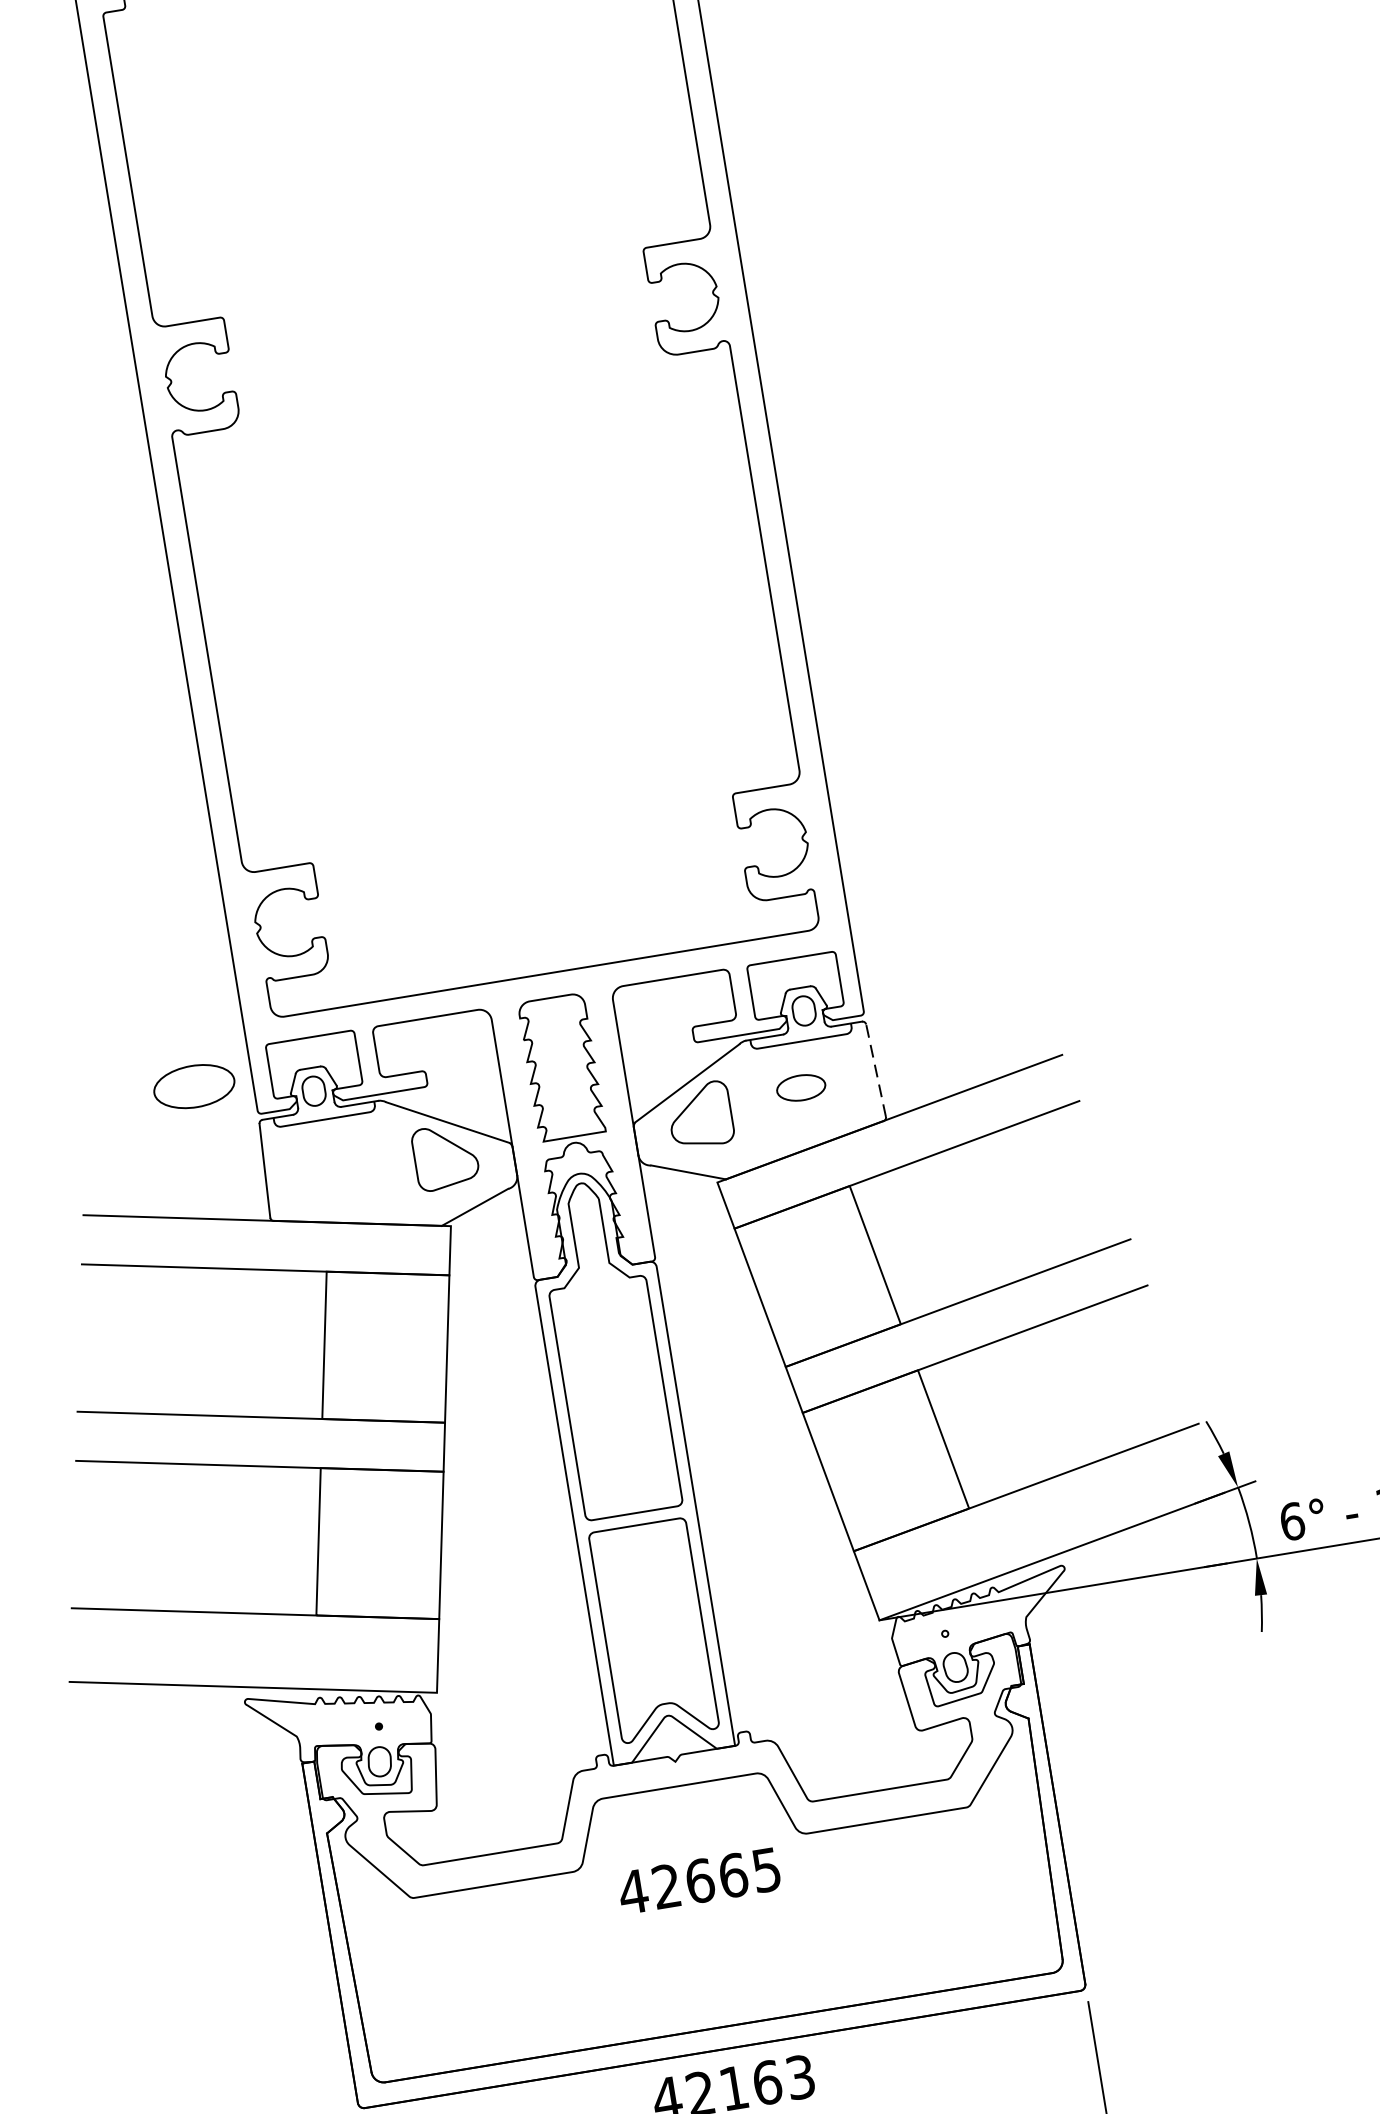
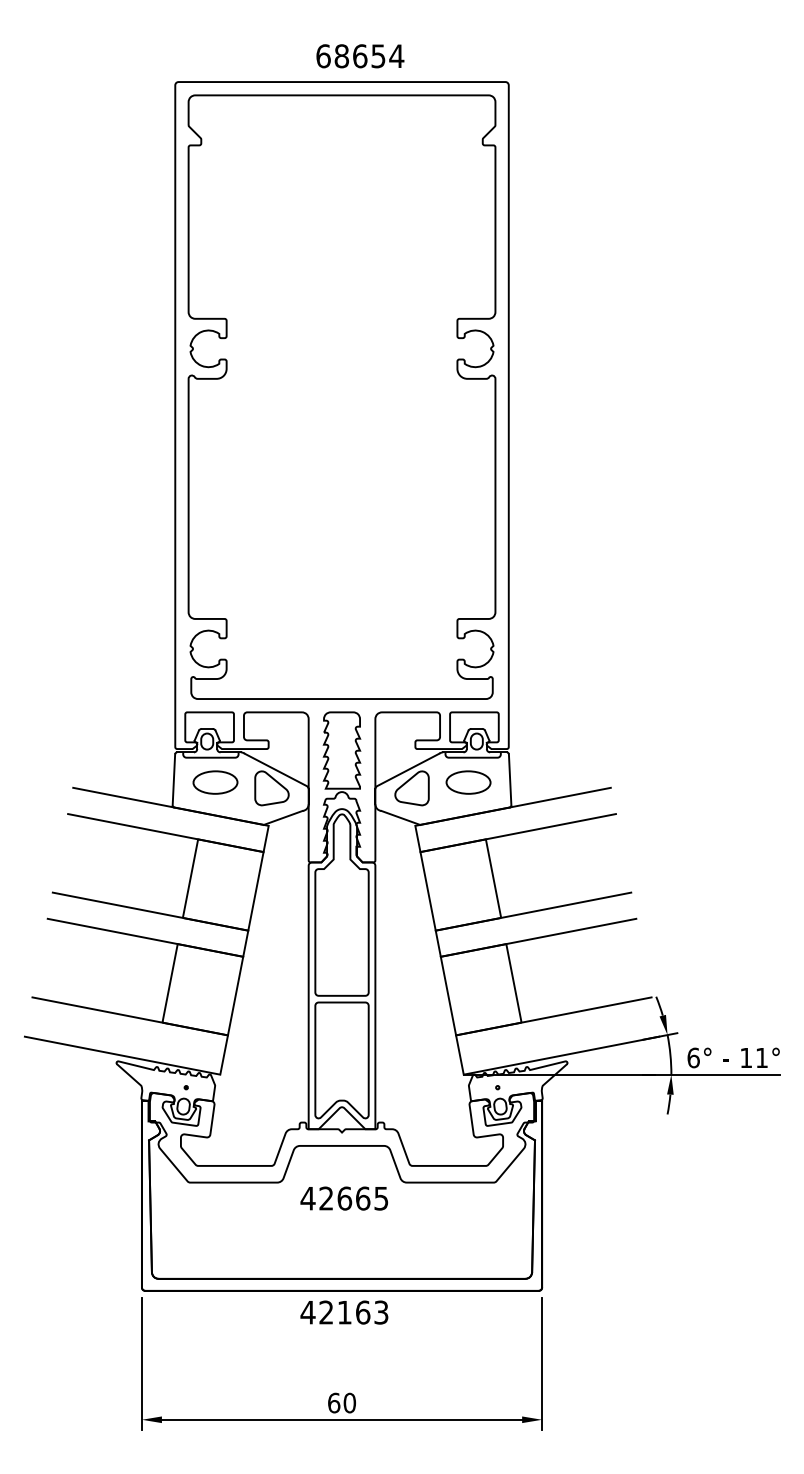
line: (876, 1069) -> (510, 779), dashed -> solid
part: (194, 1086) -> (215, 782), moved
part: (801, 1087) -> (468, 782), size x1.67

